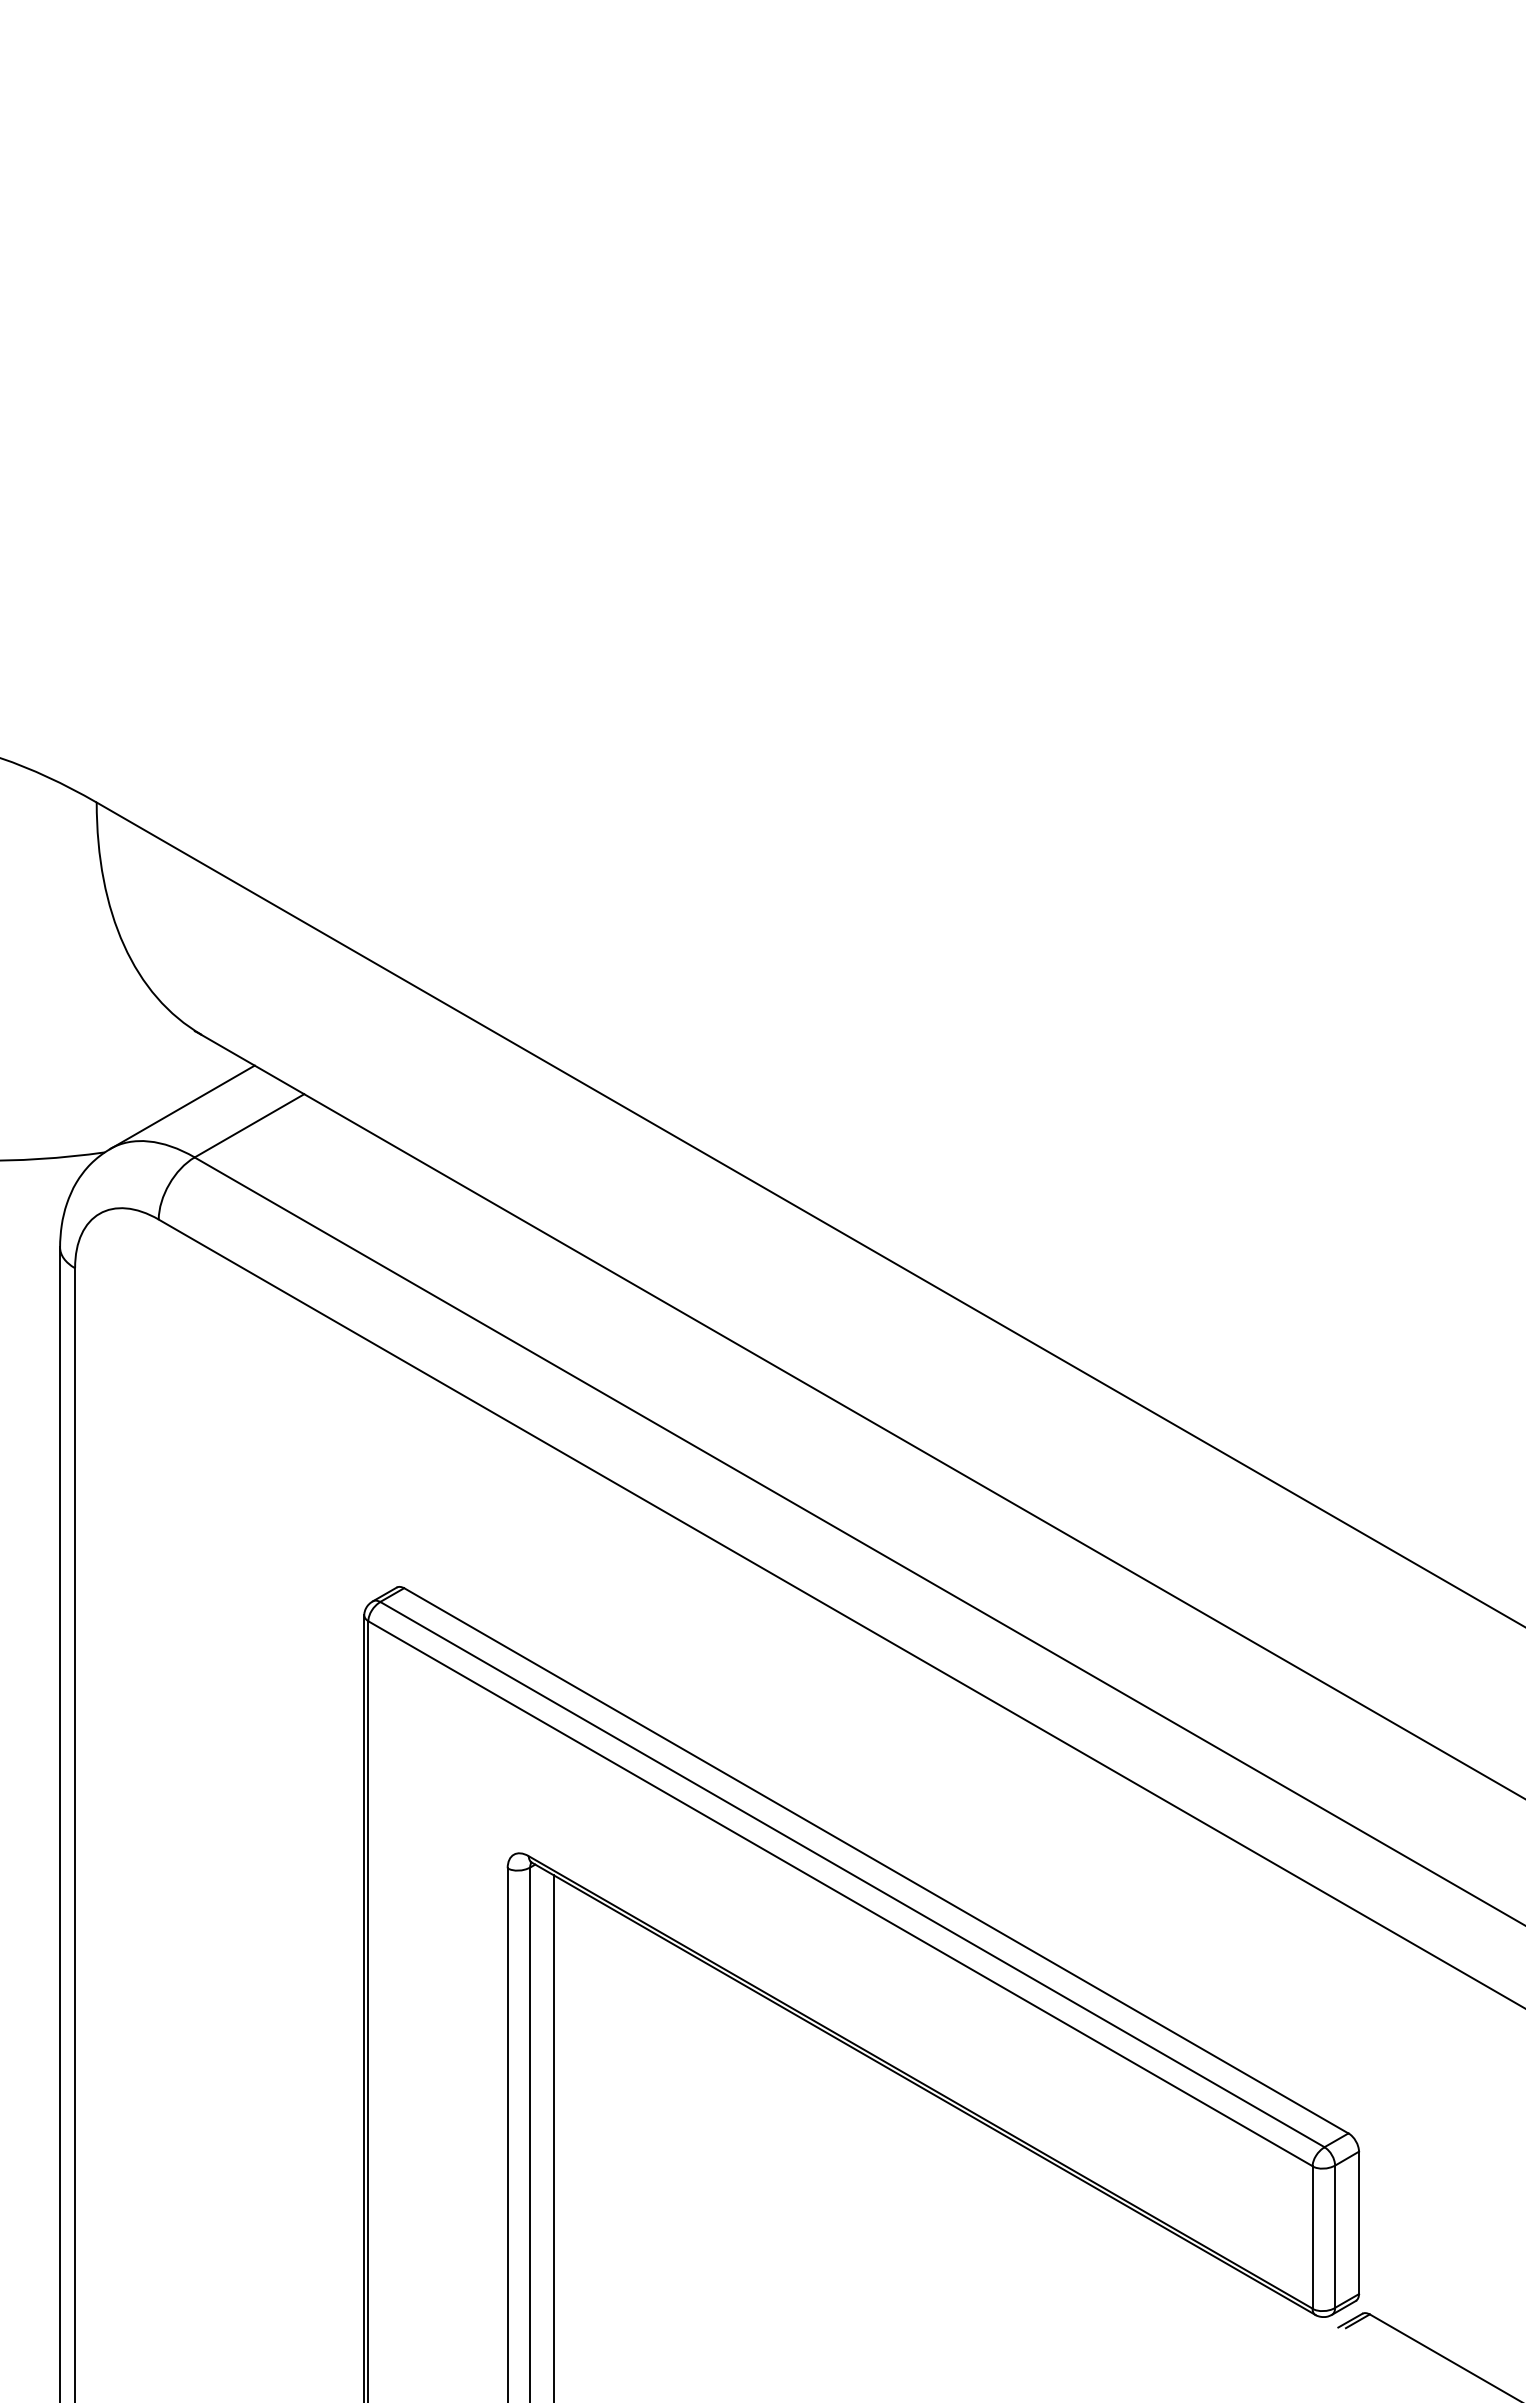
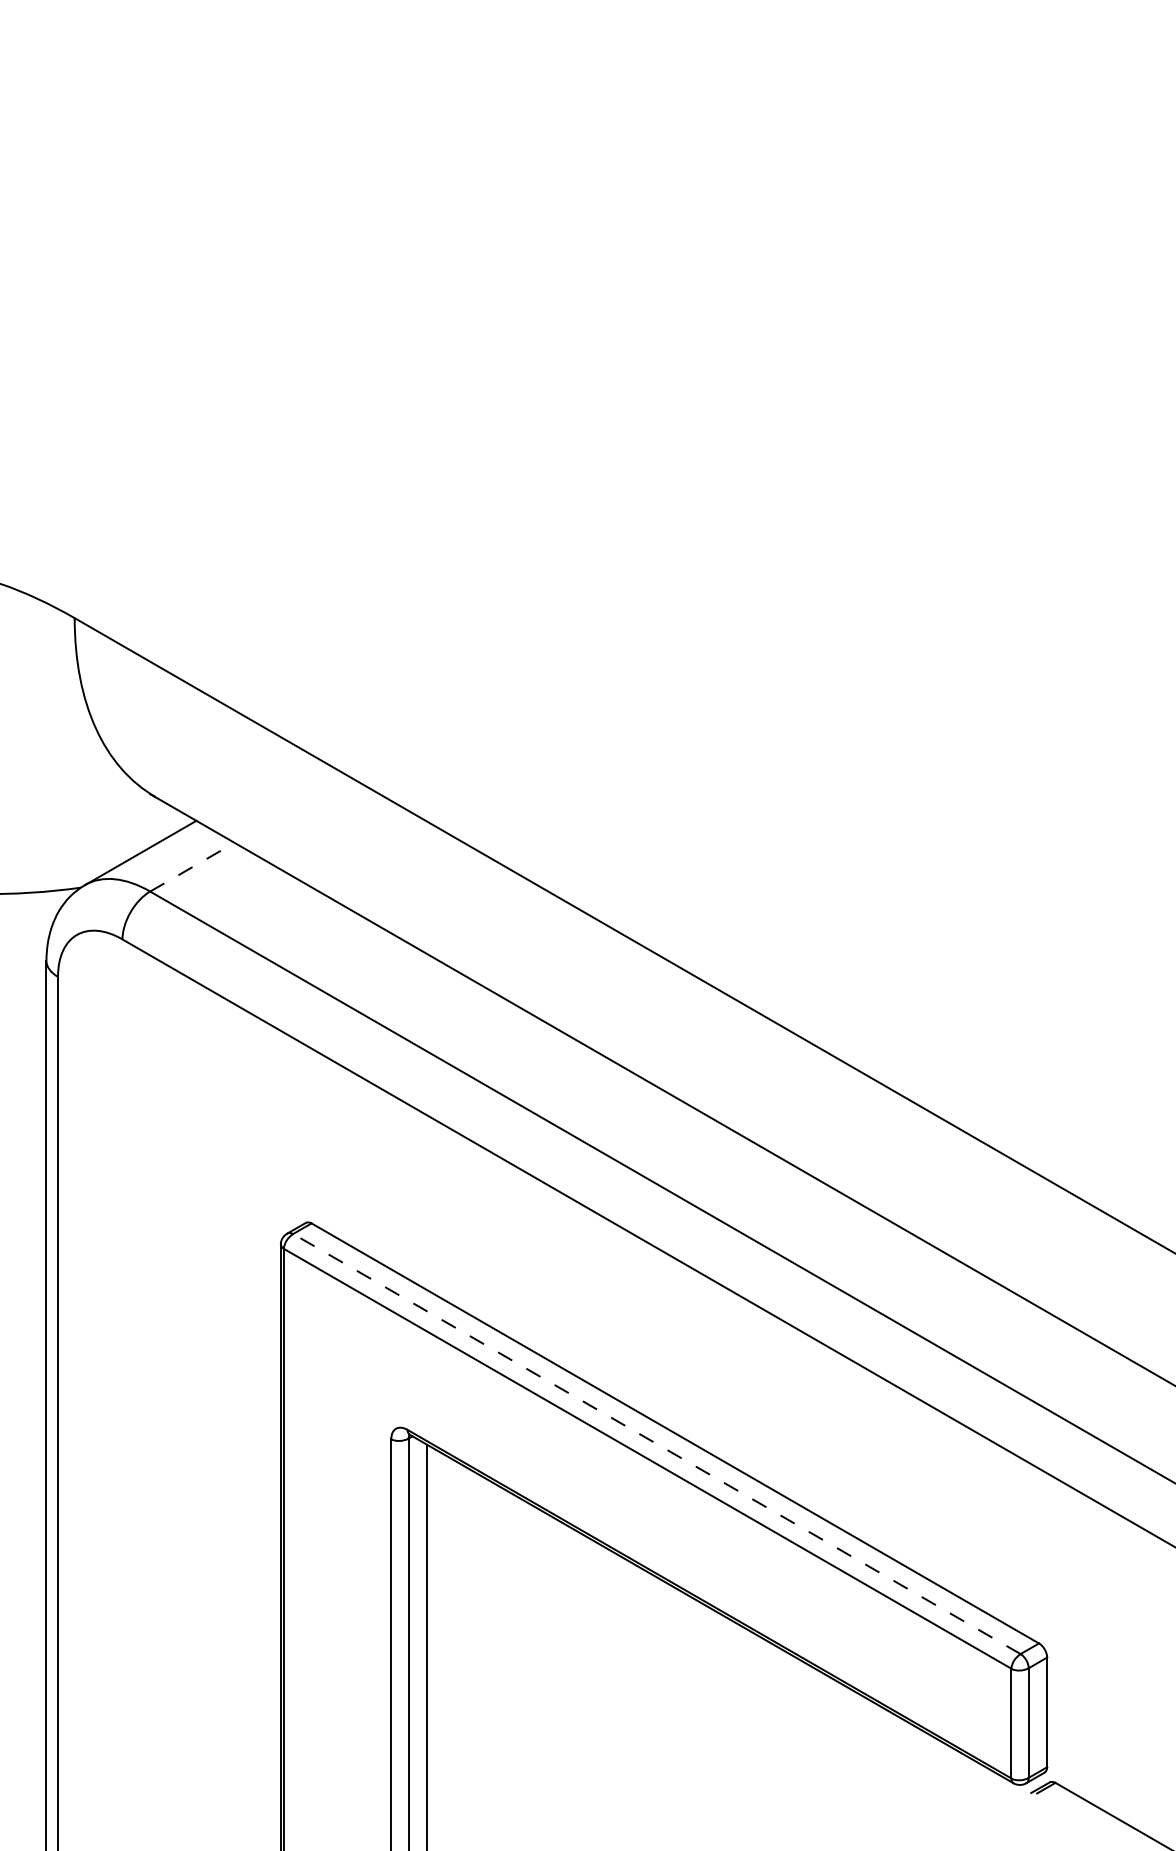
line: (249, 1125) -> (192, 866), solid -> dashed
line: (852, 1874) -> (656, 1443), solid -> dashed

